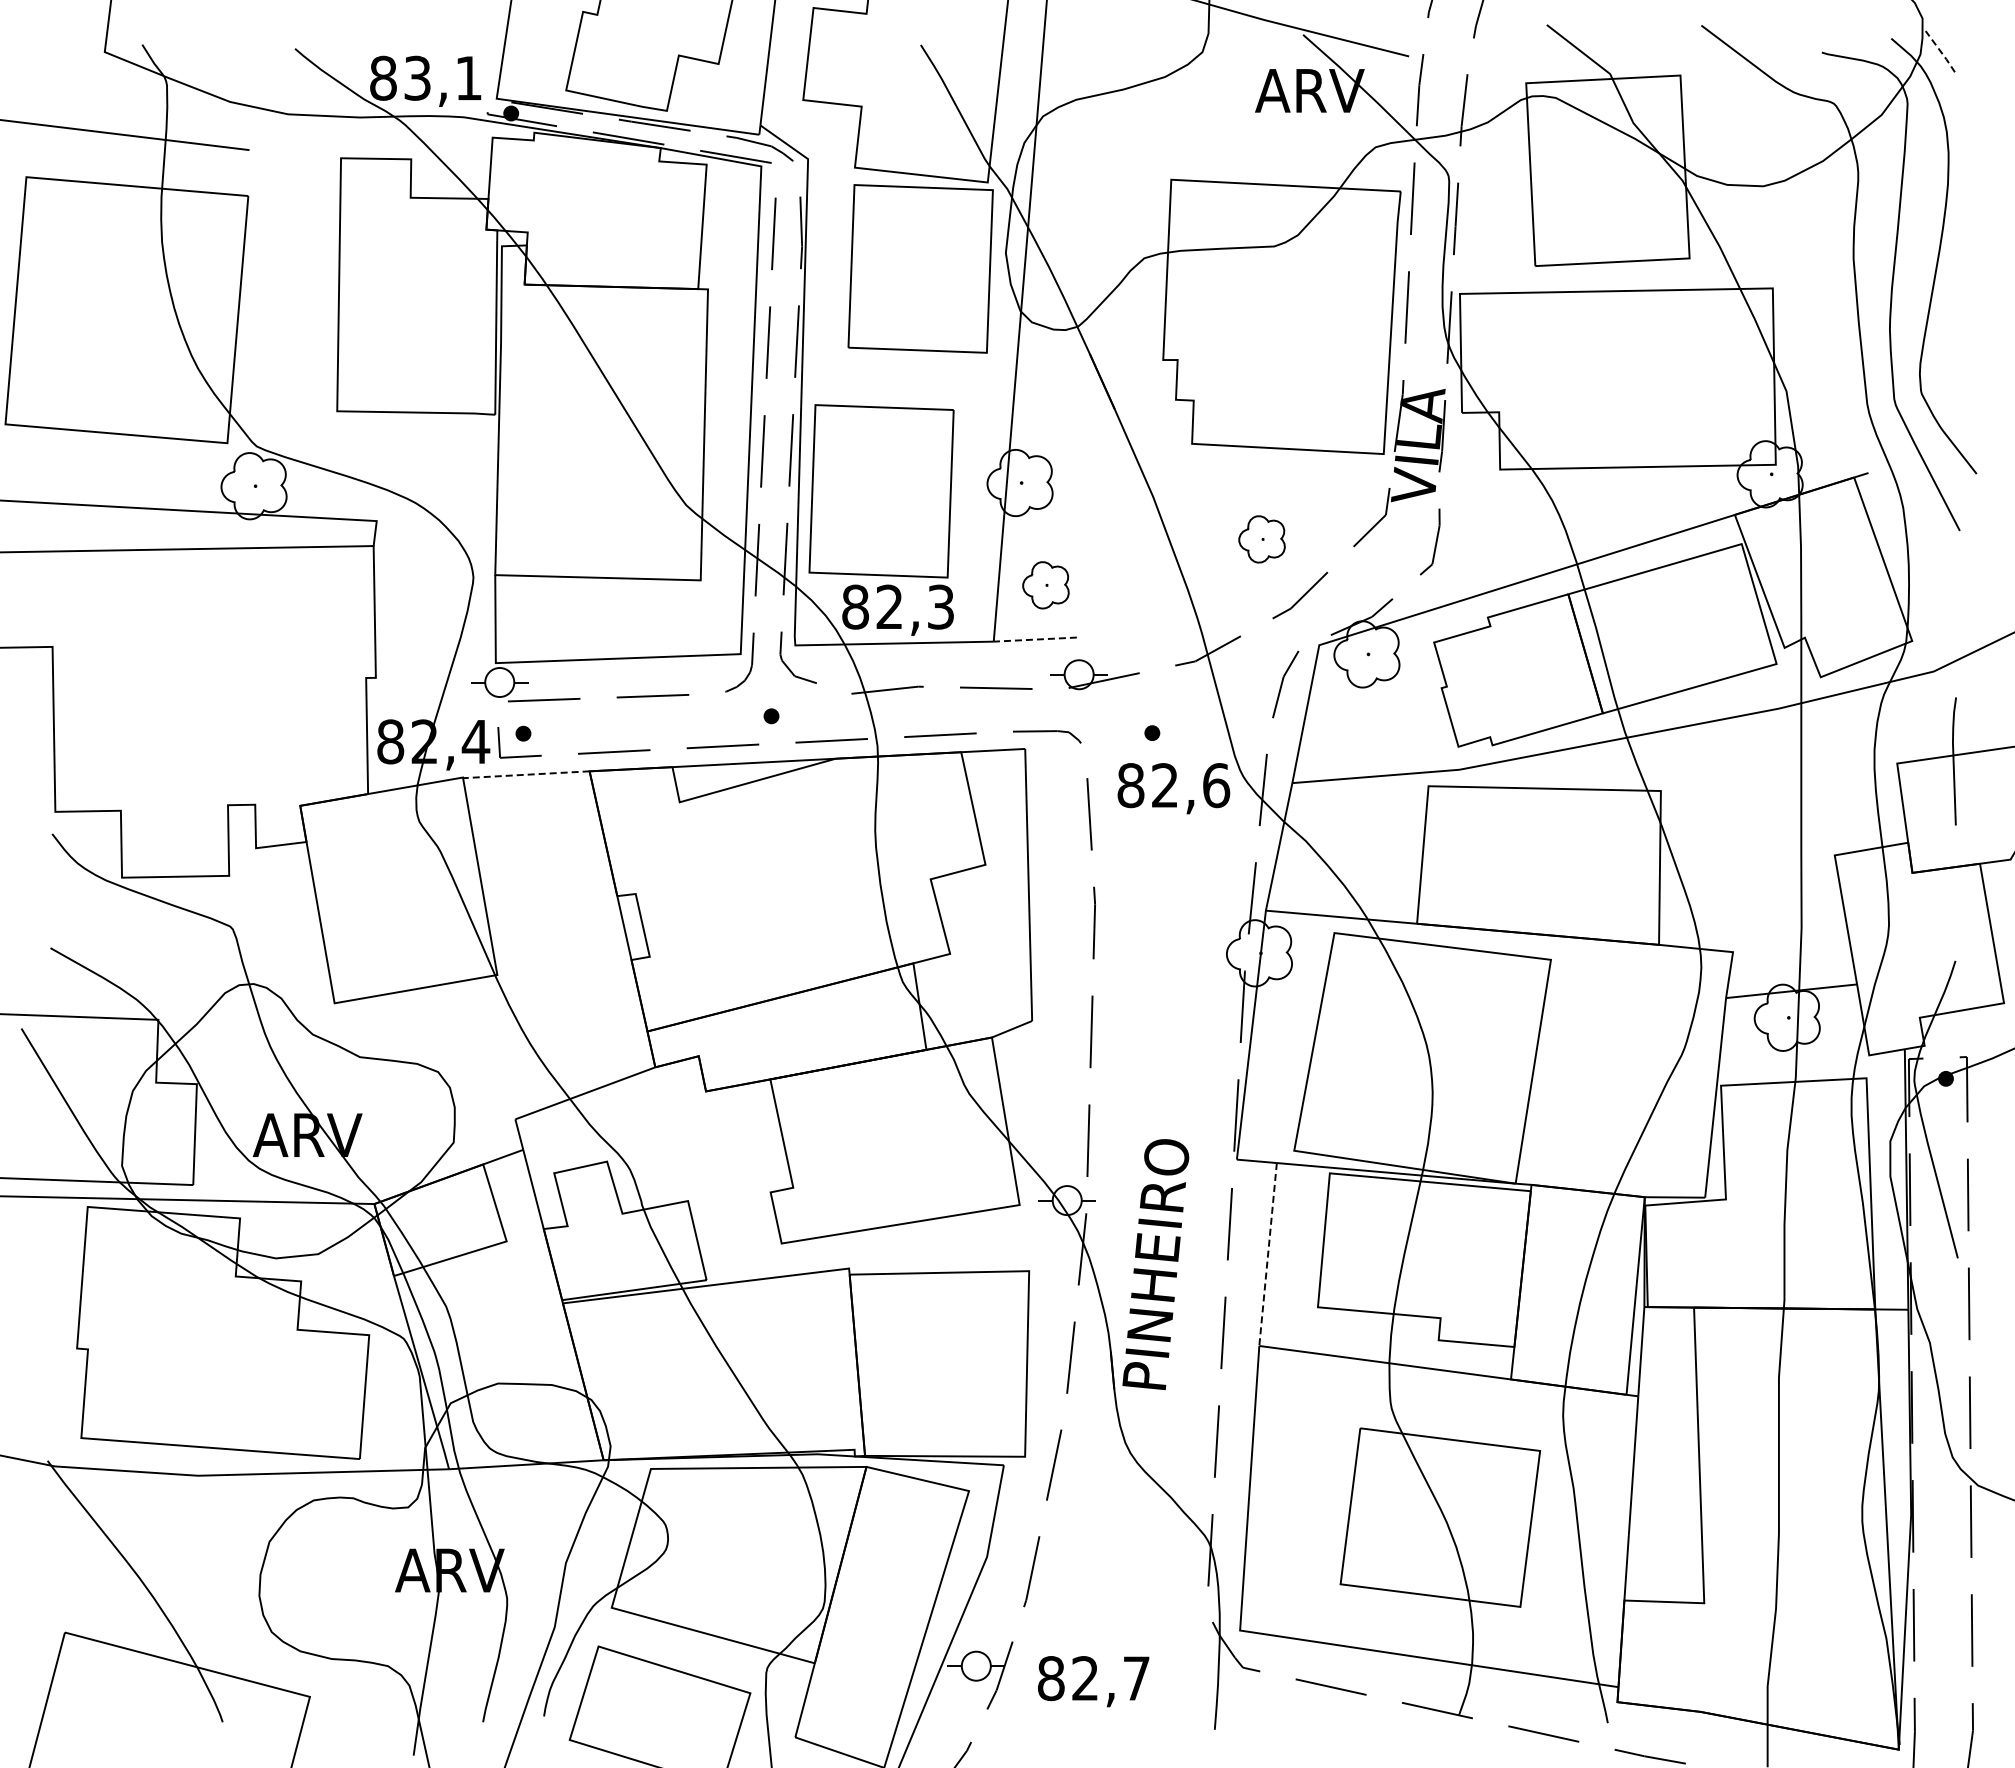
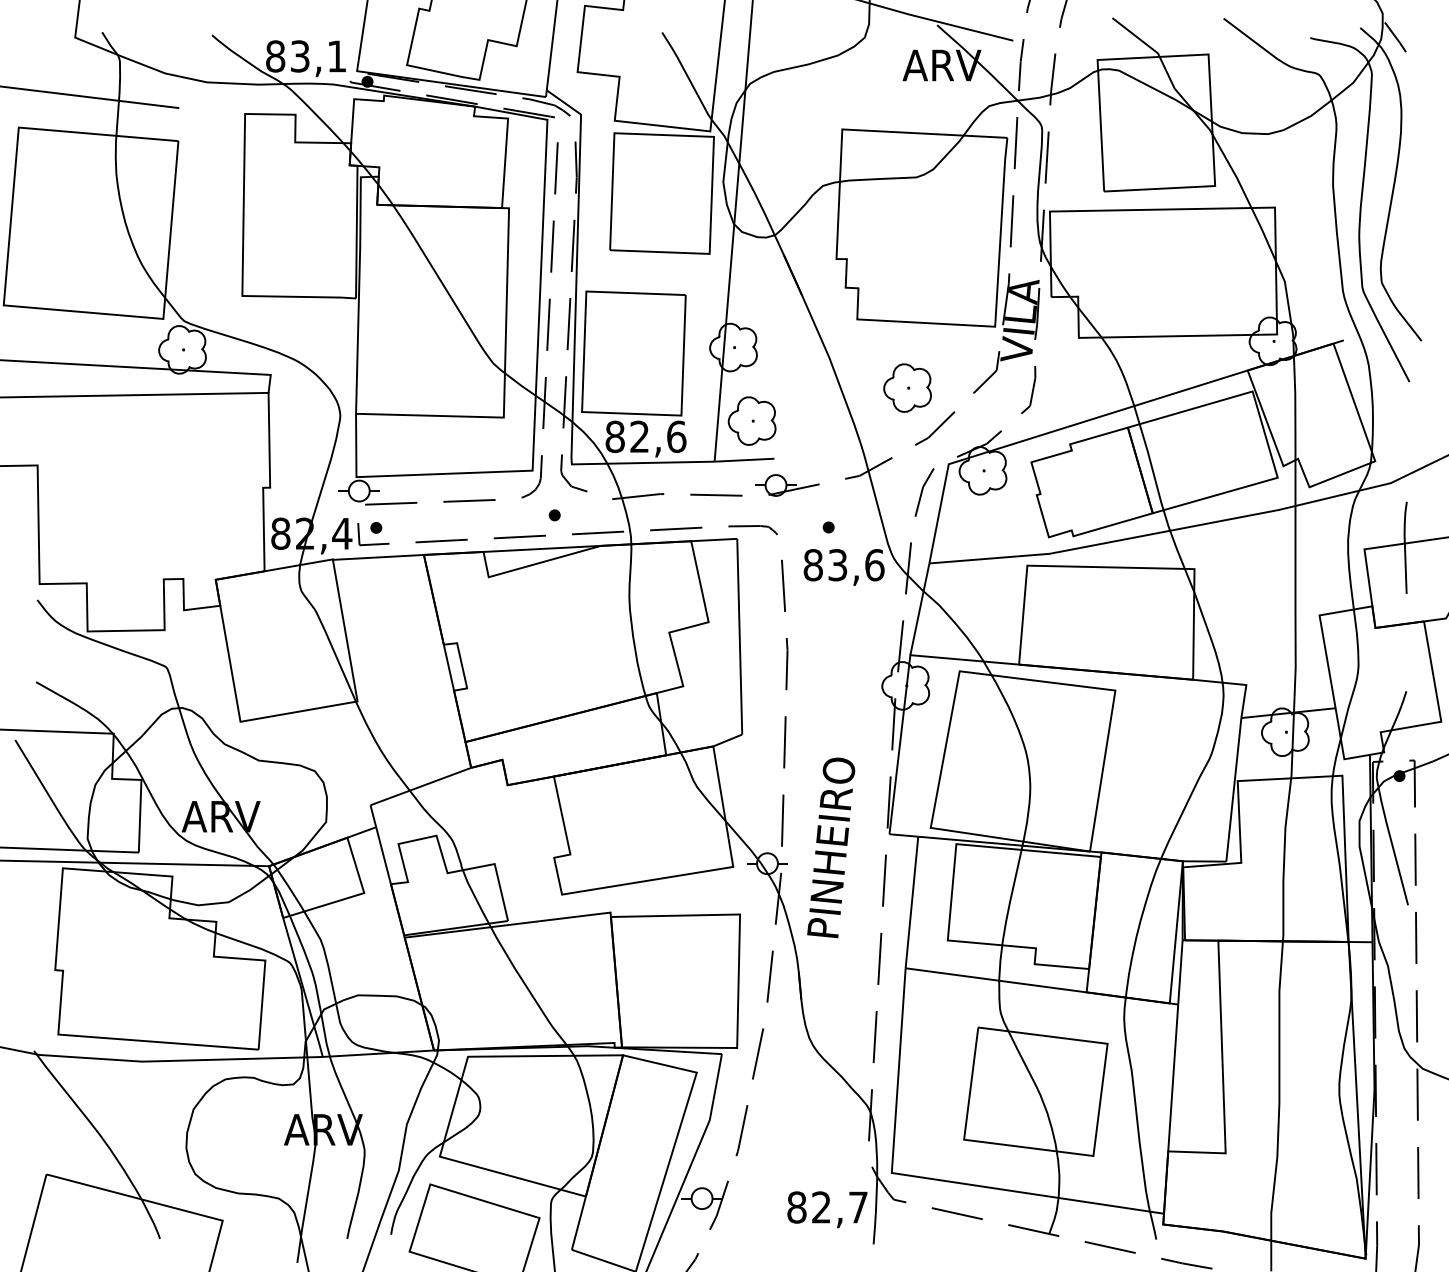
line: (1940, 51) -> (1395, 37), dashed -> solid
part: (1261, 539) -> (907, 388), size x1.43
part: (1045, 585) -> (751, 421), size x1.43
text: (940, 606) -> (676, 436), 82,3 -> 82,6
line: (1035, 639) -> (744, 460), dashed -> solid
line: (525, 774) -> (377, 557), dashed -> solid
text: (1164, 785) -> (837, 565), 82,6 -> 83,6
line: (1268, 1254) -> (912, 902), dashed -> solid
text: (1155, 1264) -> (830, 847), moved
text: (1093, 1681) -> (827, 1209), moved

